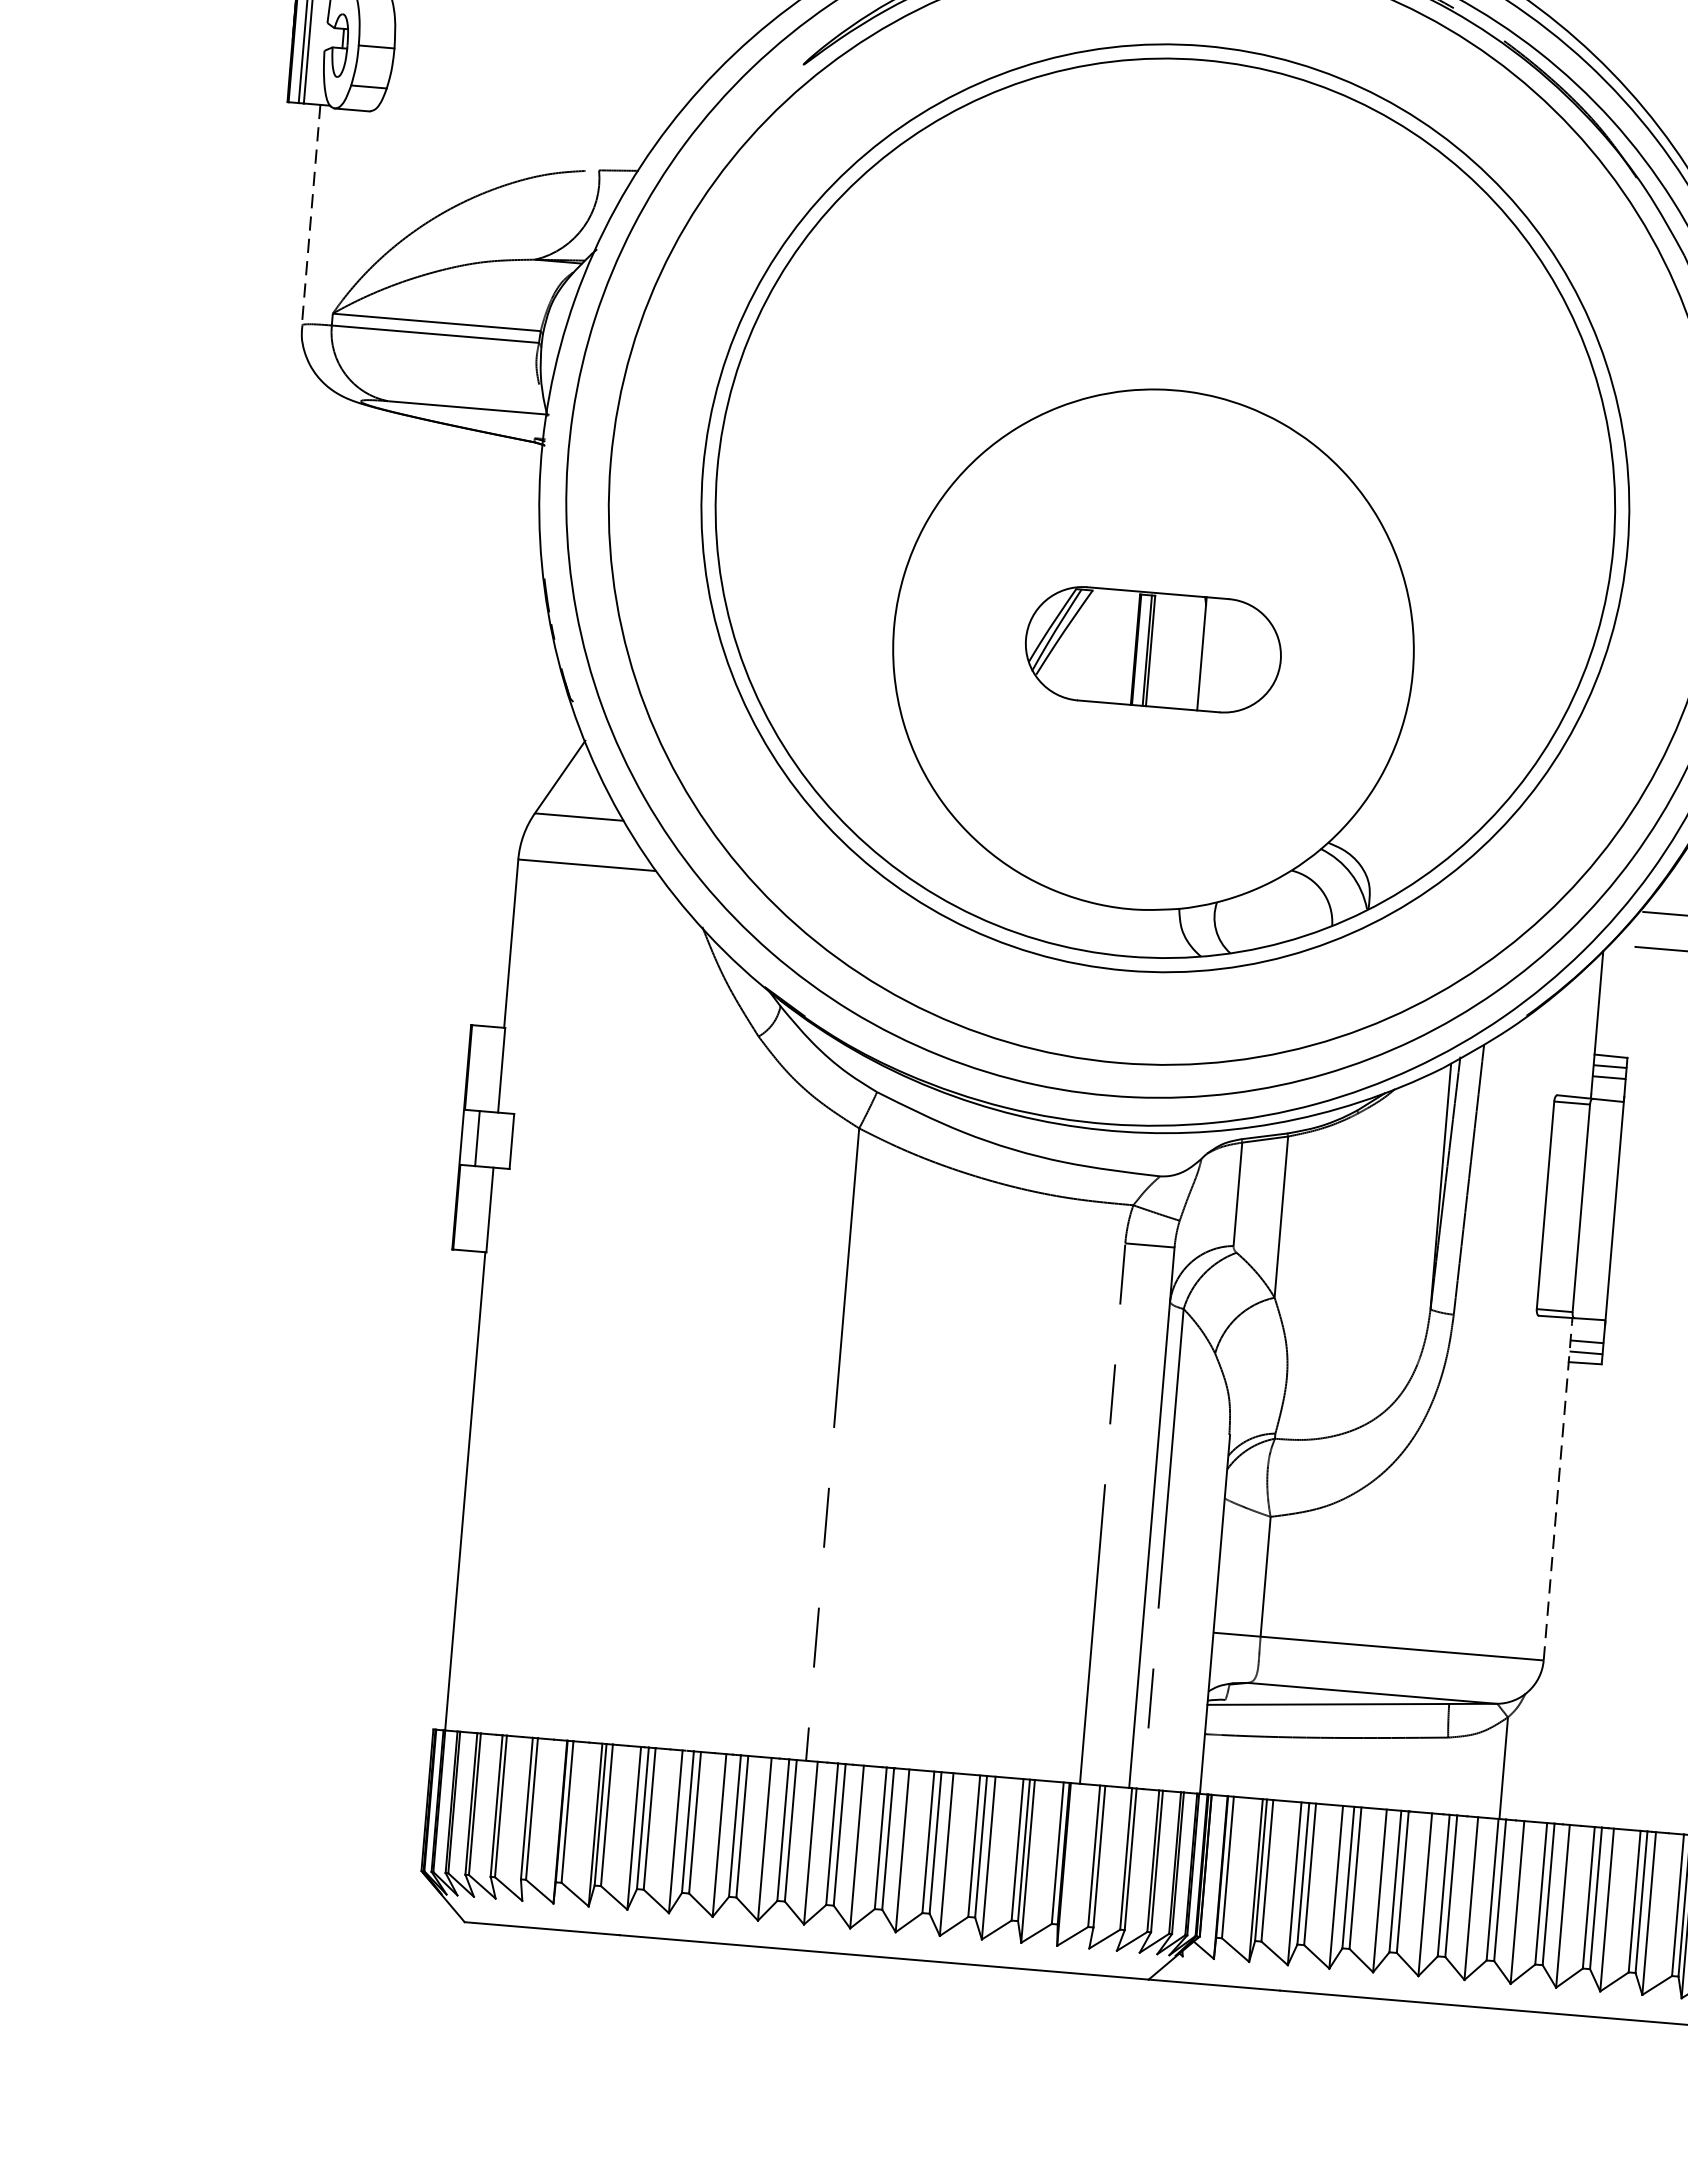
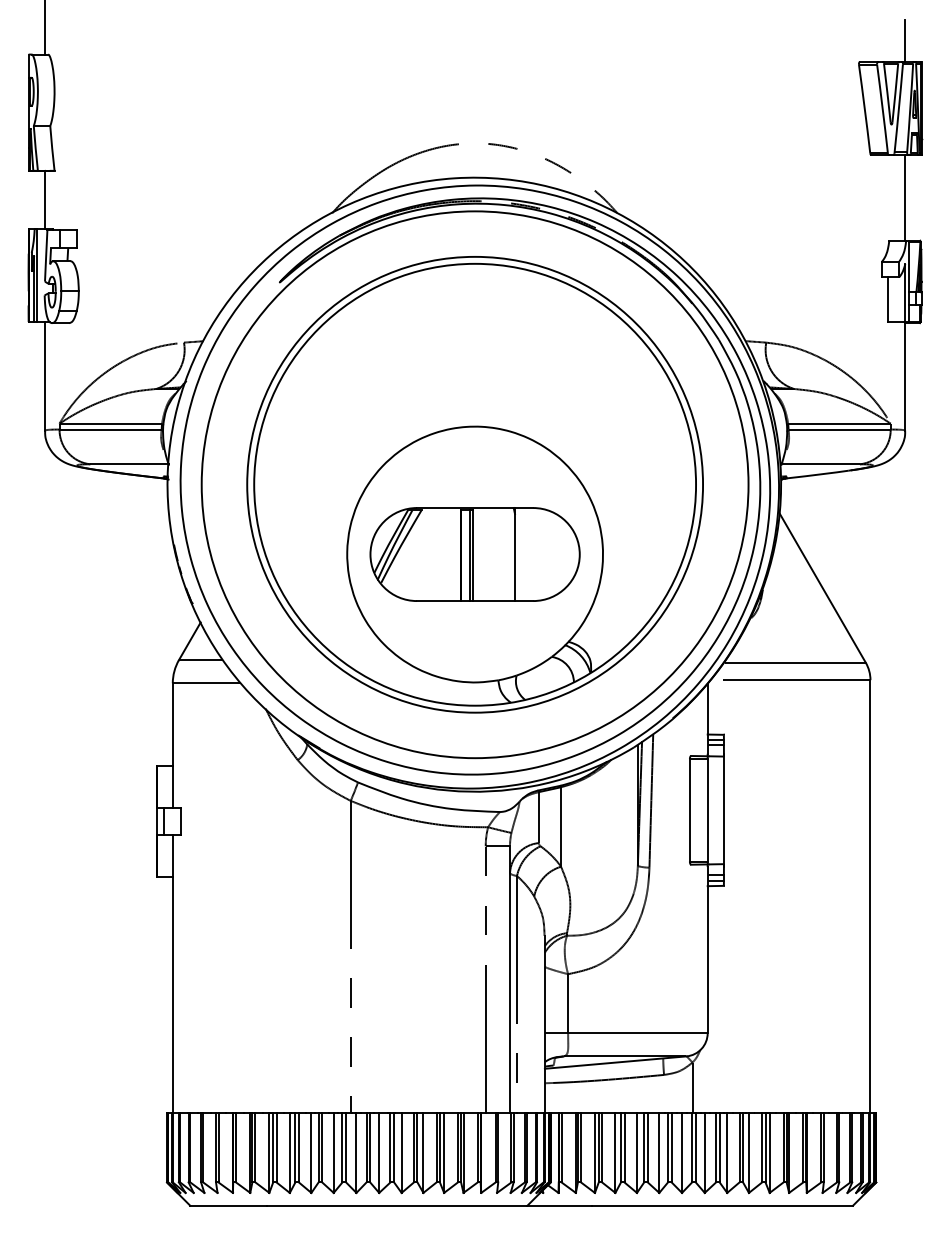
line: (310, 215) -> (44, 376), dashed -> solid
part: (1152, 649) -> (474, 554), size x1.67
line: (1557, 1490) -> (707, 949), dashed -> solid

